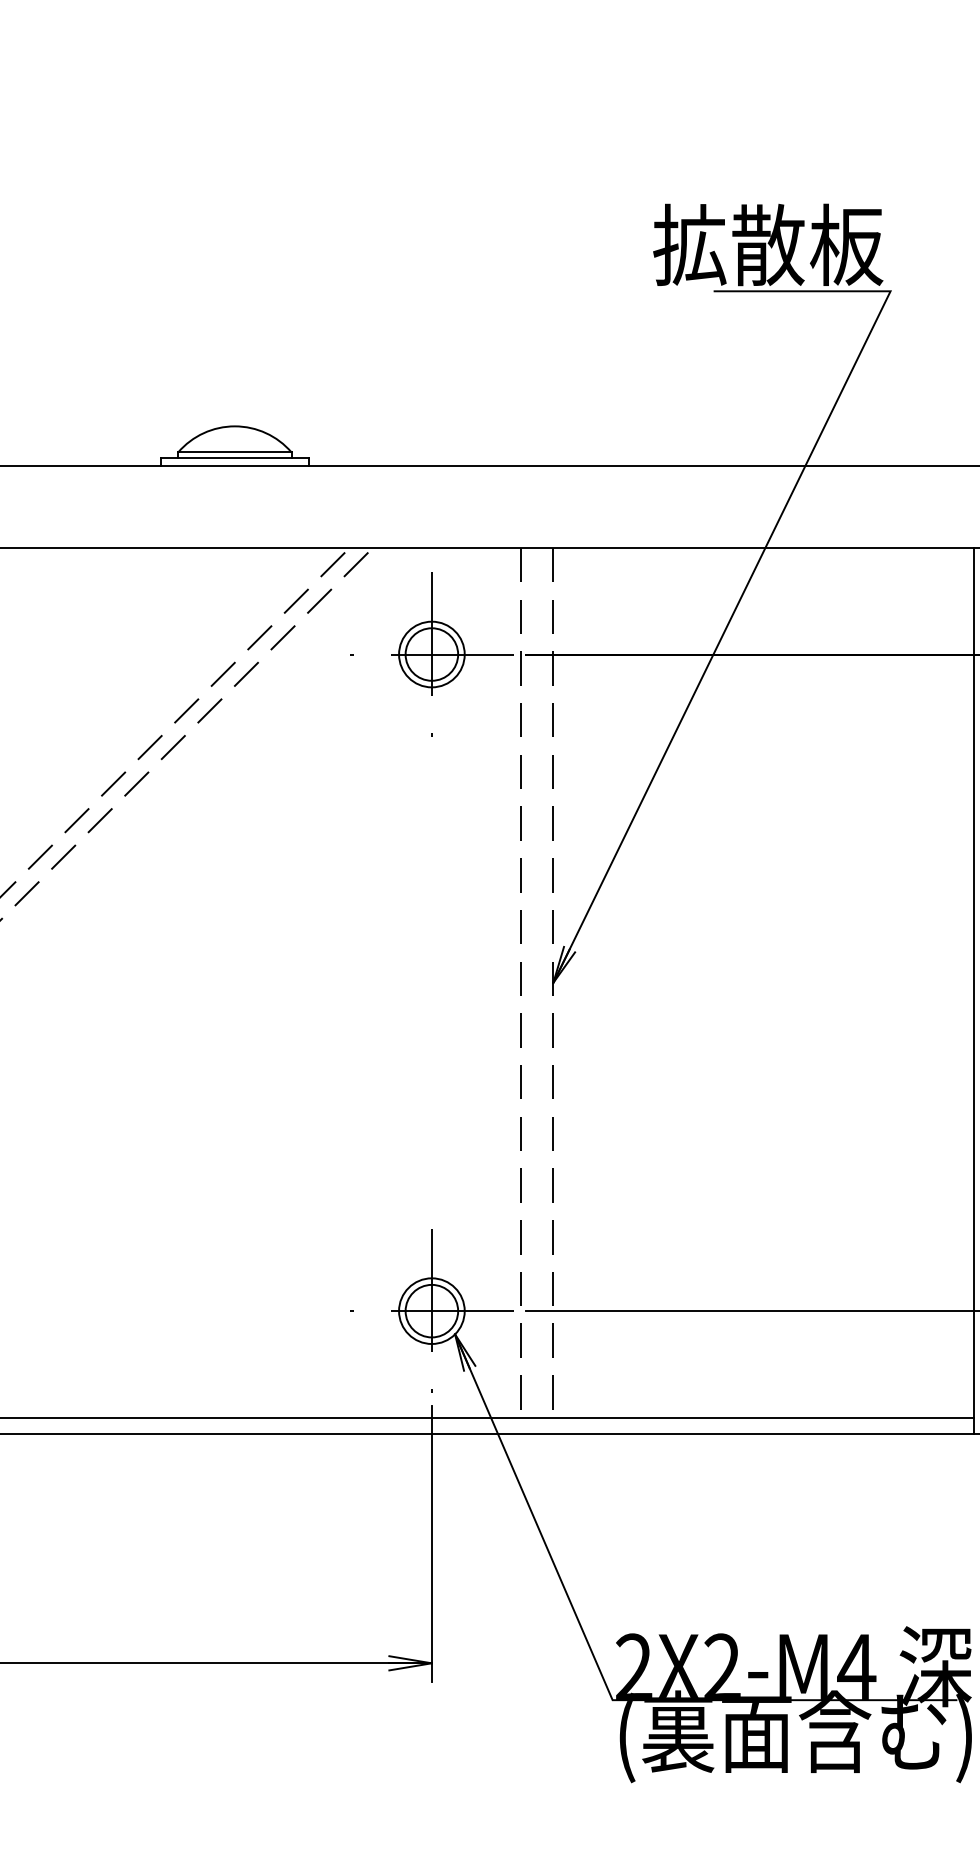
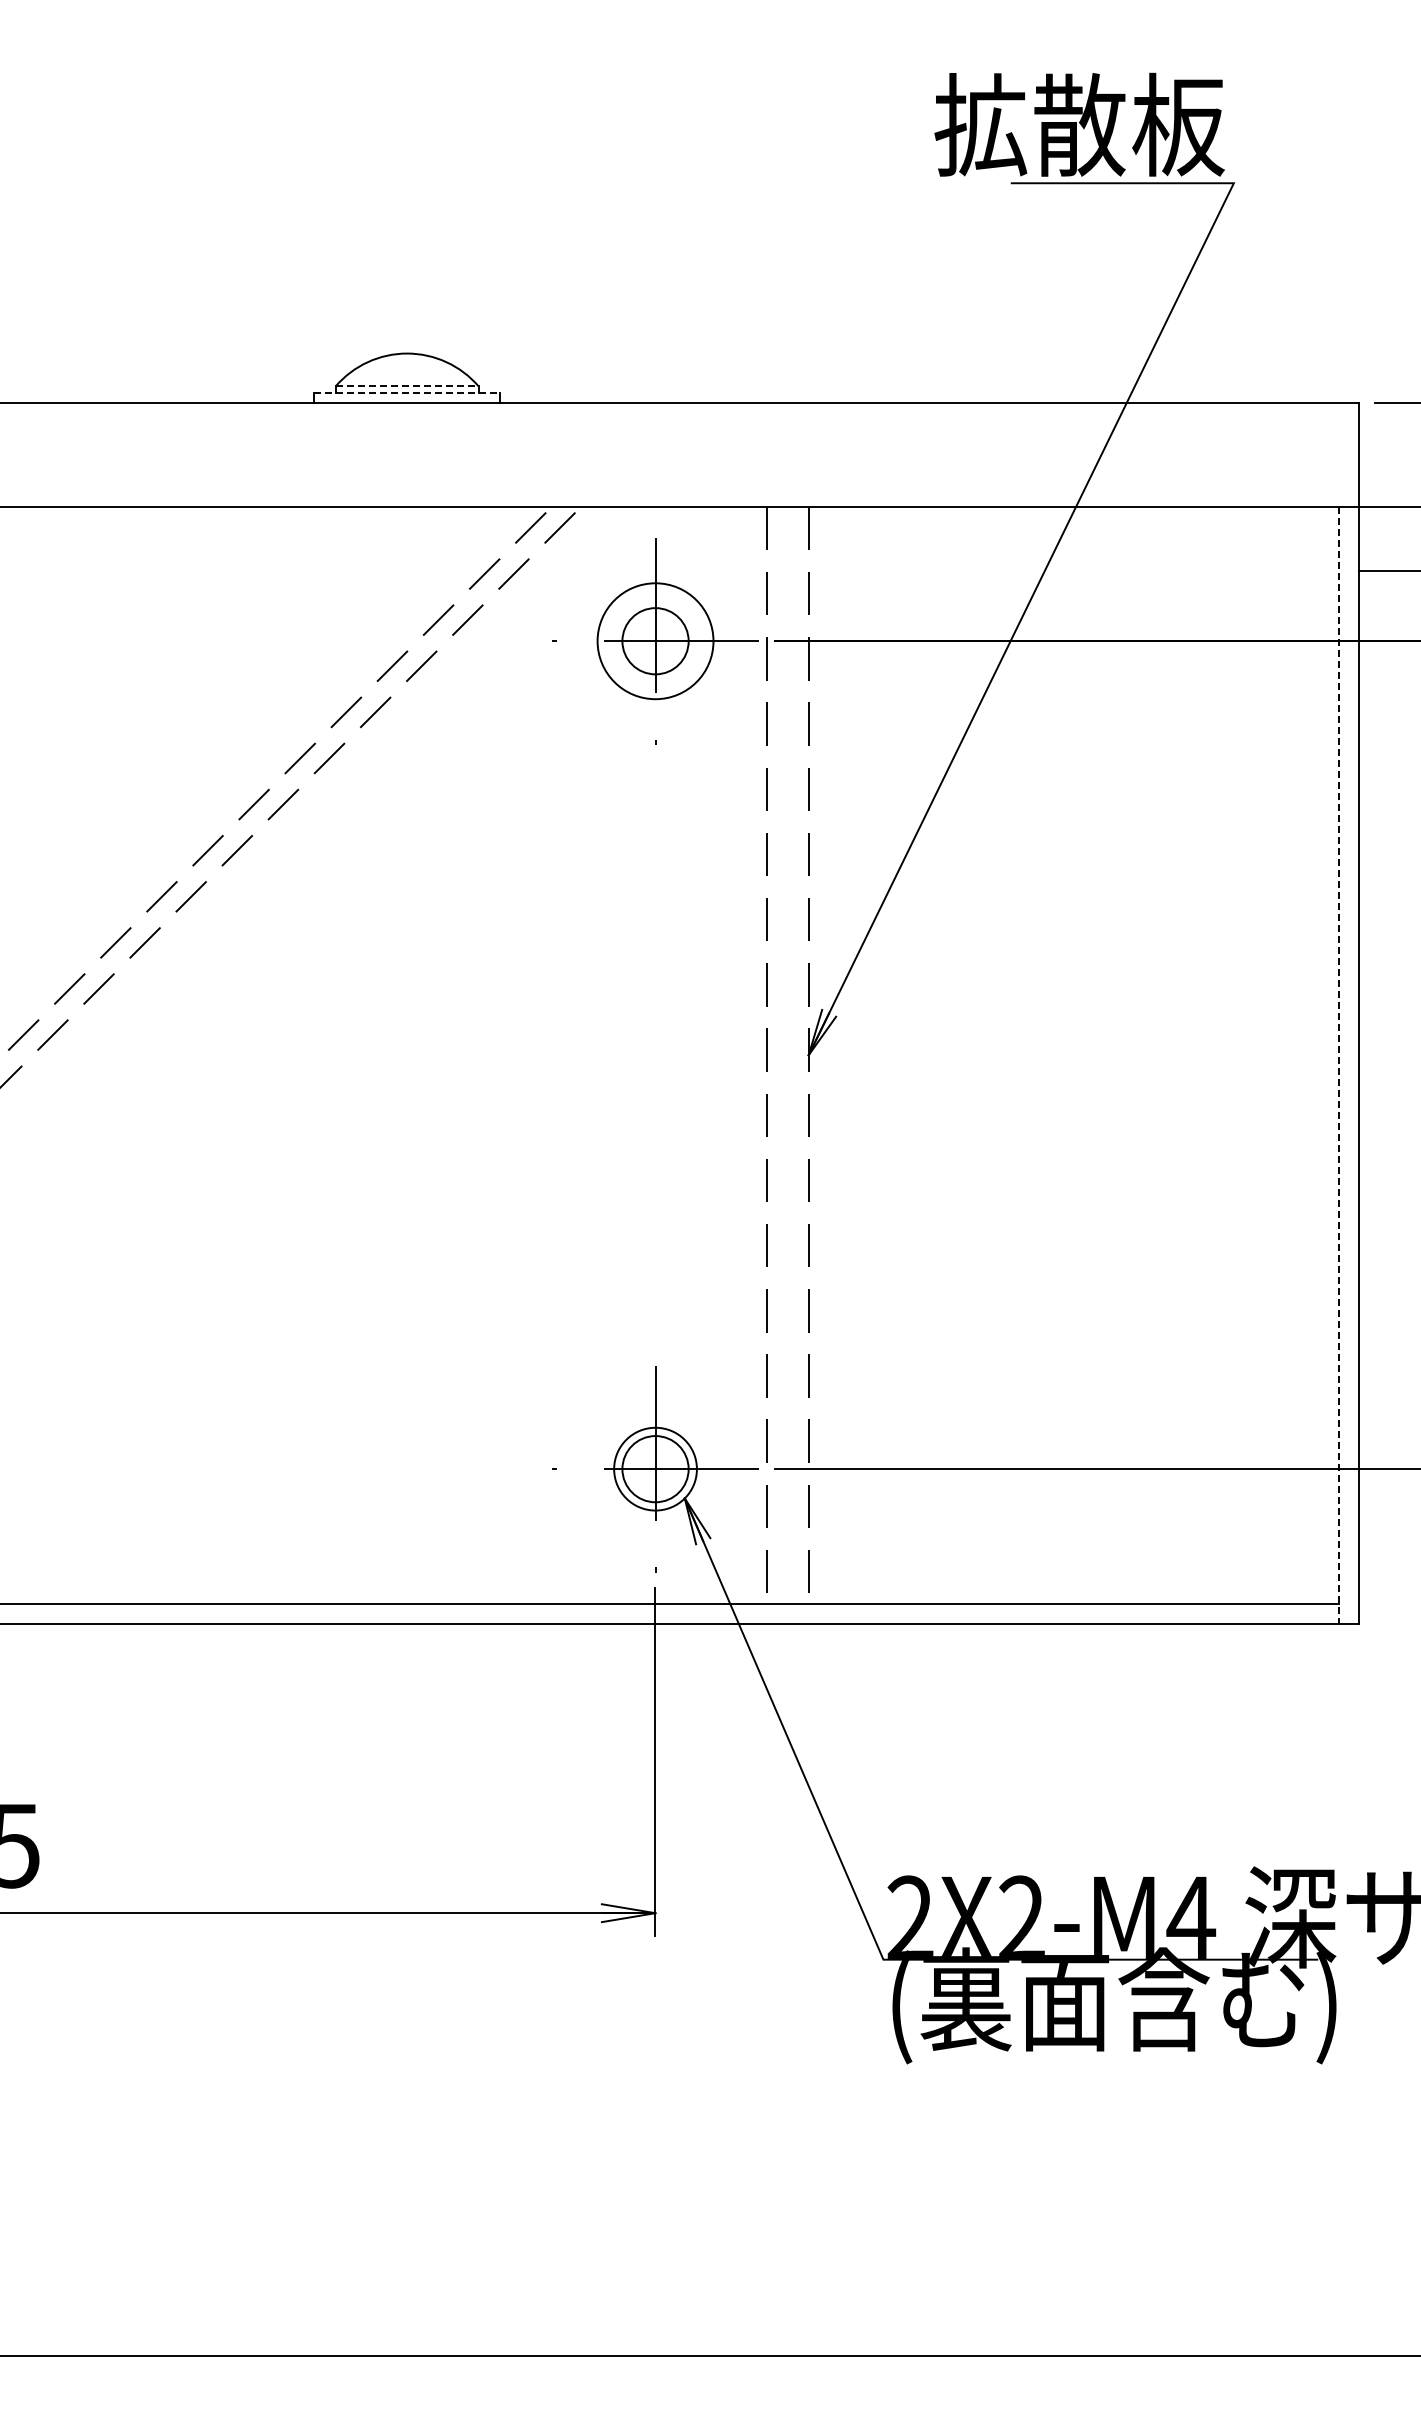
line: (235, 452) -> (407, 386), solid -> dashed
line: (235, 457) -> (407, 392), solid -> dashed
circle: (431, 653) -> (655, 640), size x1.4
line: (973, 991) -> (1338, 1065), solid -> dashed

